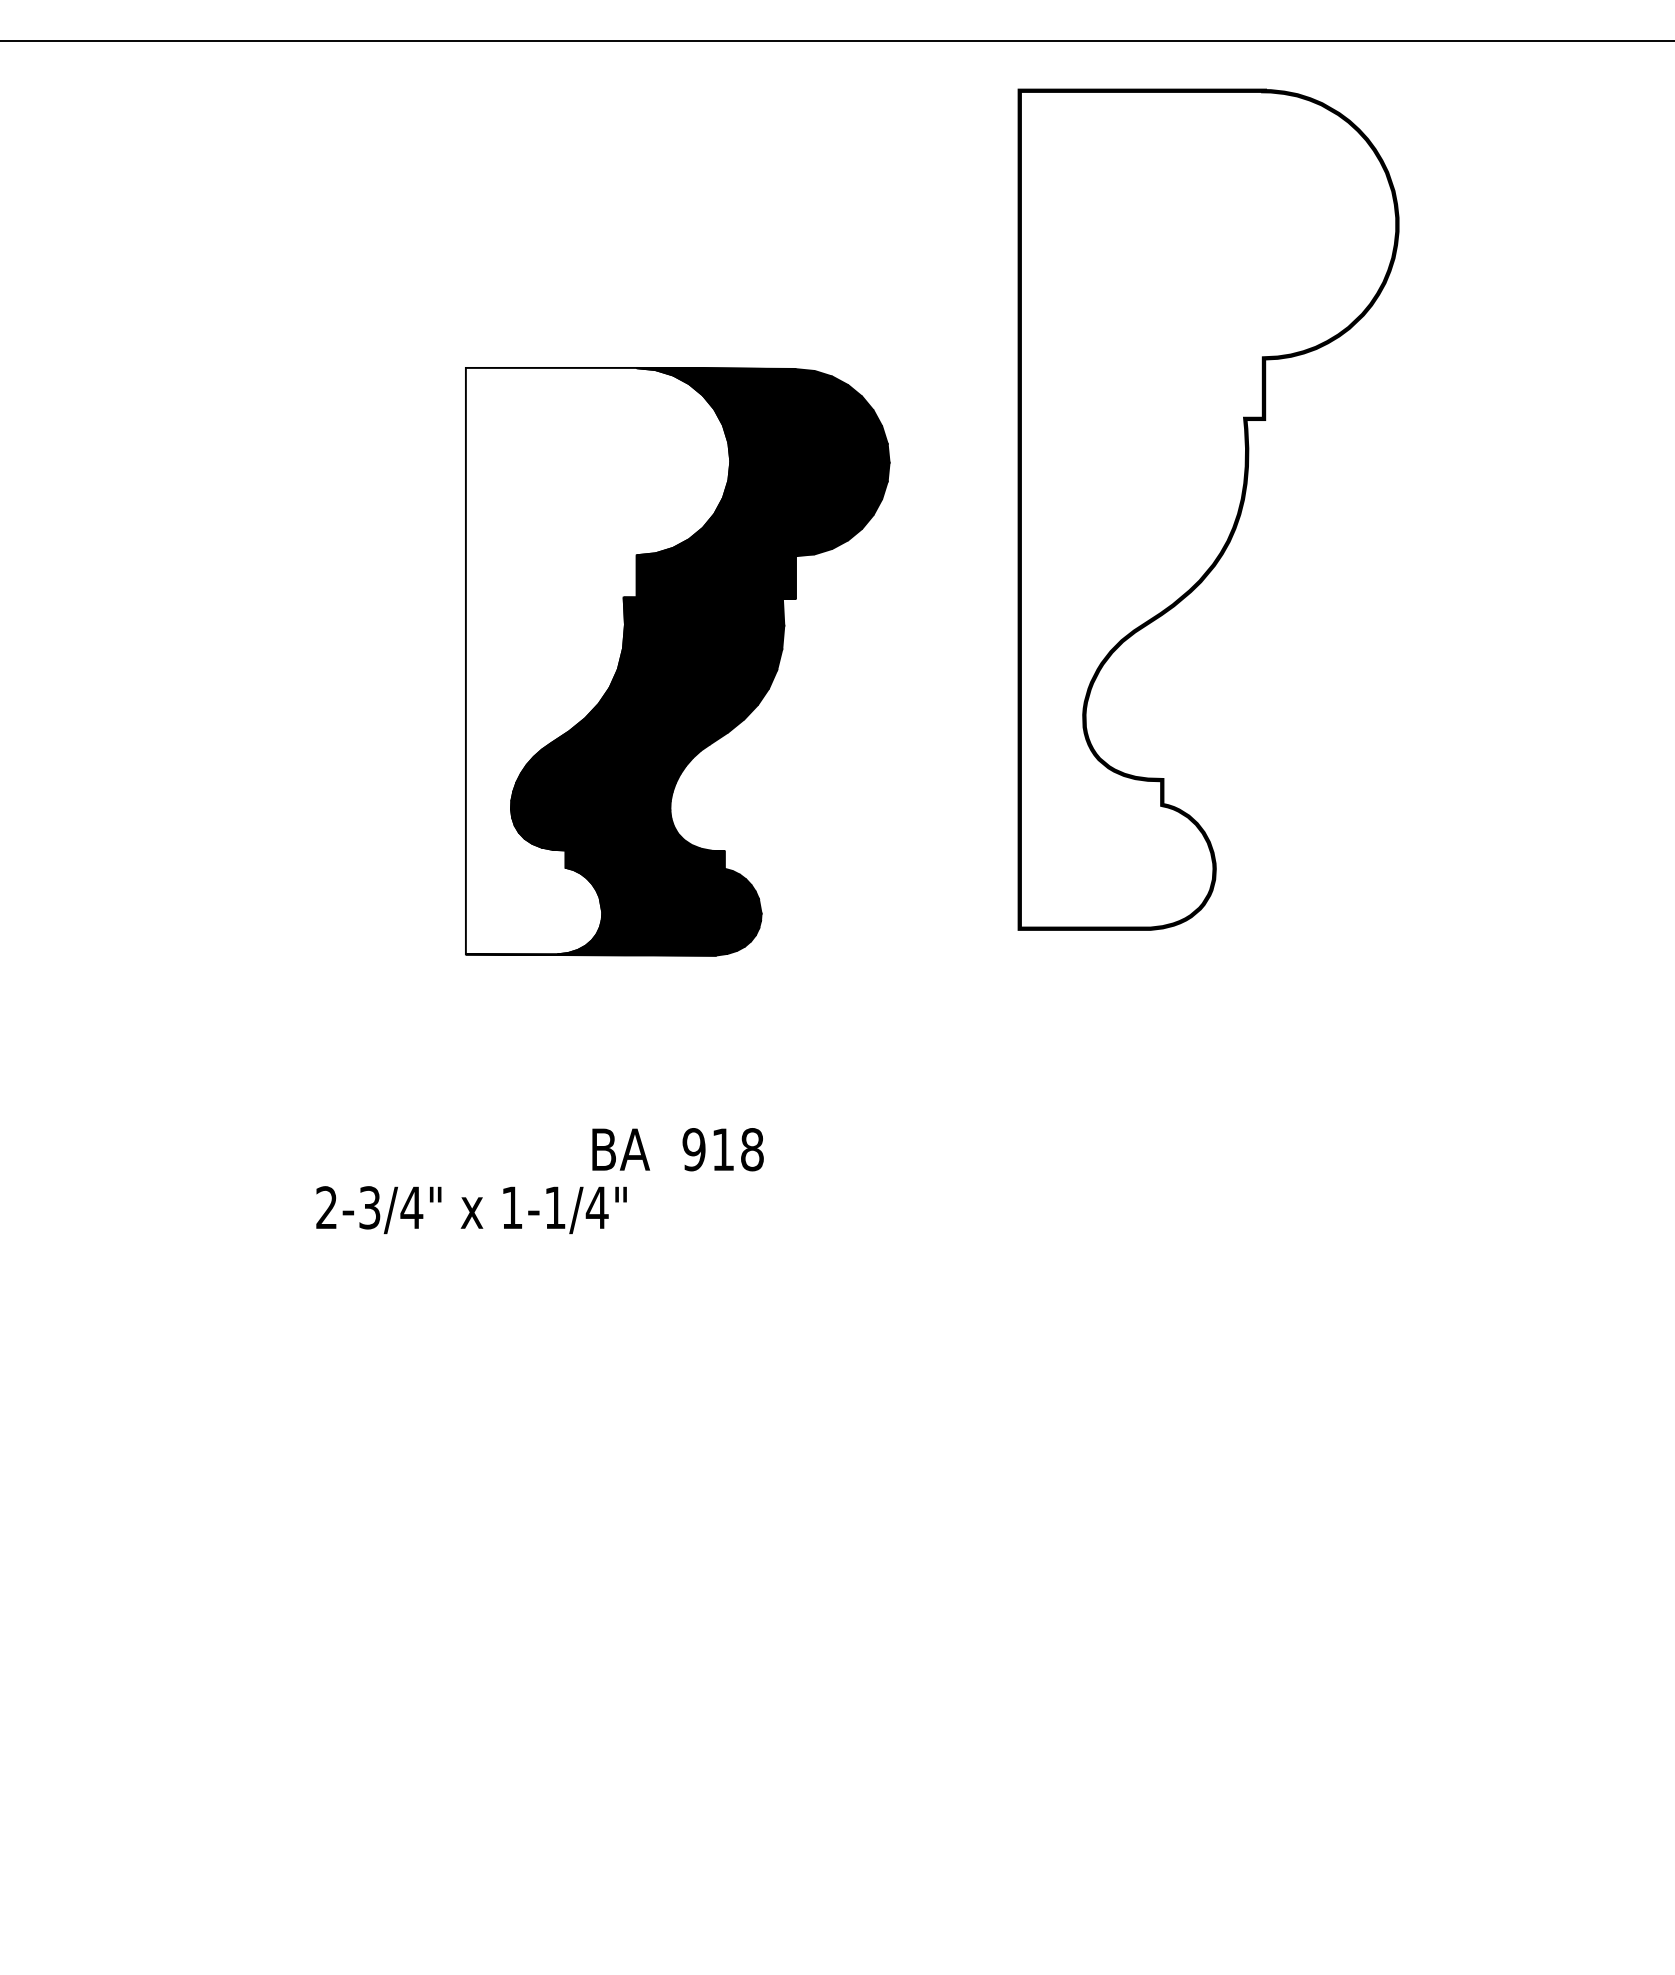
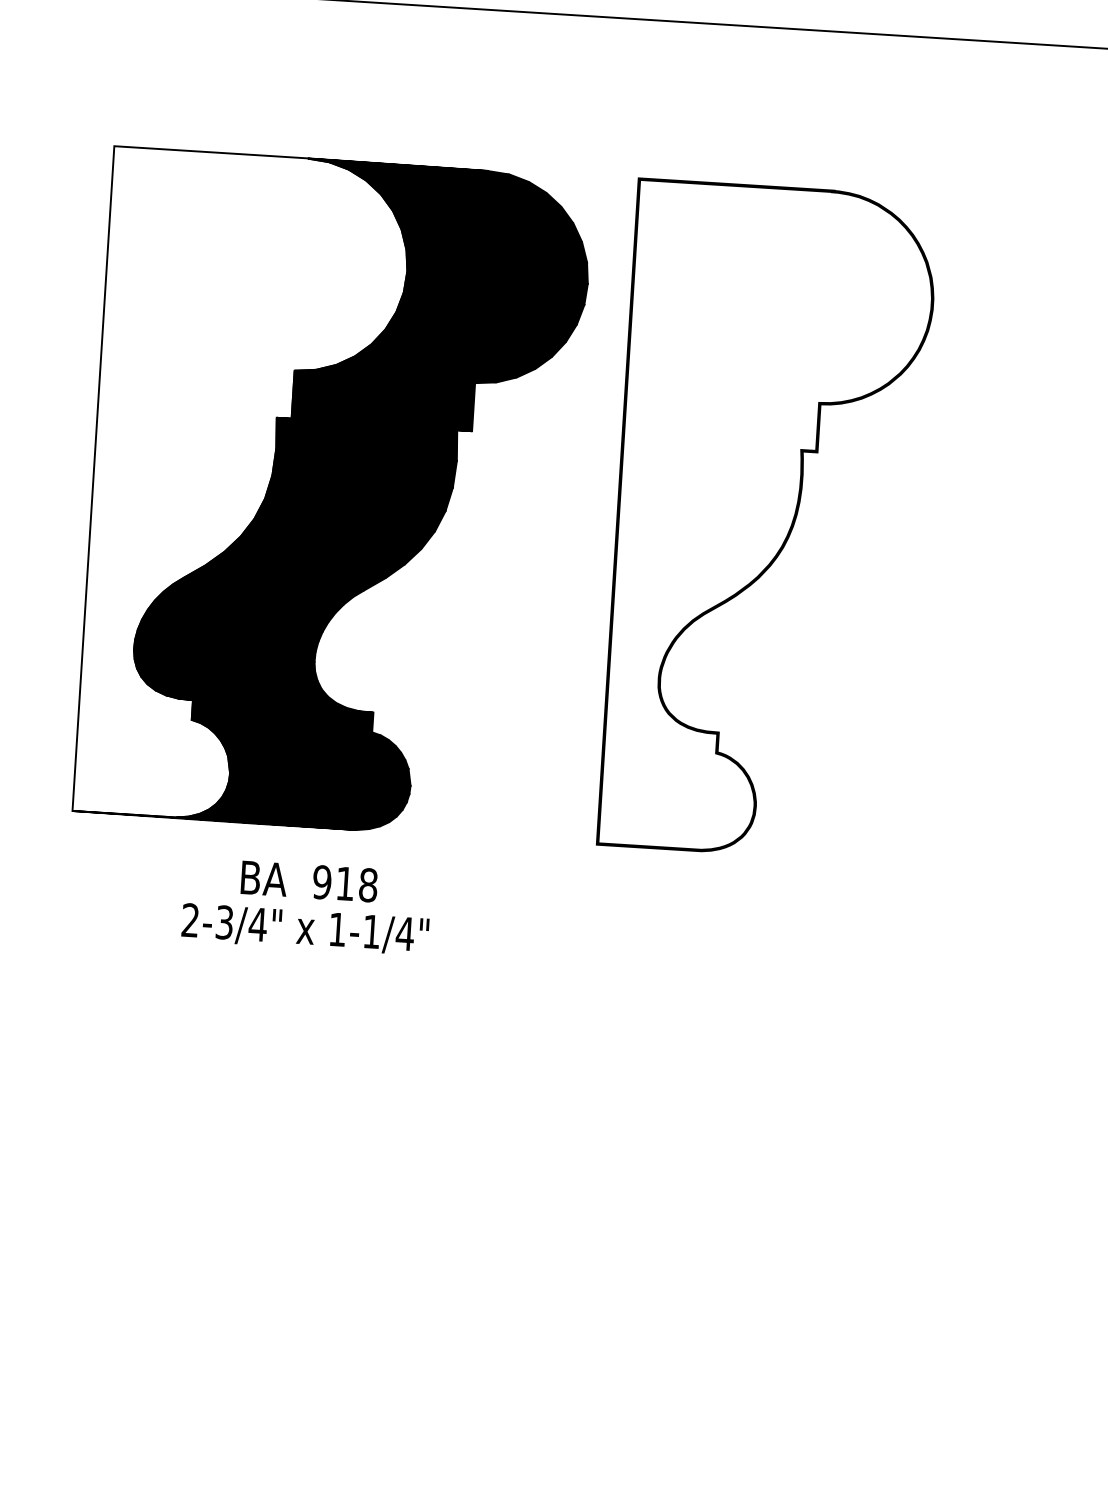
part: (1208, 509) -> (768, 520), moved
part: (677, 661) -> (333, 494), size x1.43
text: (471, 1210) -> (305, 929), moved

